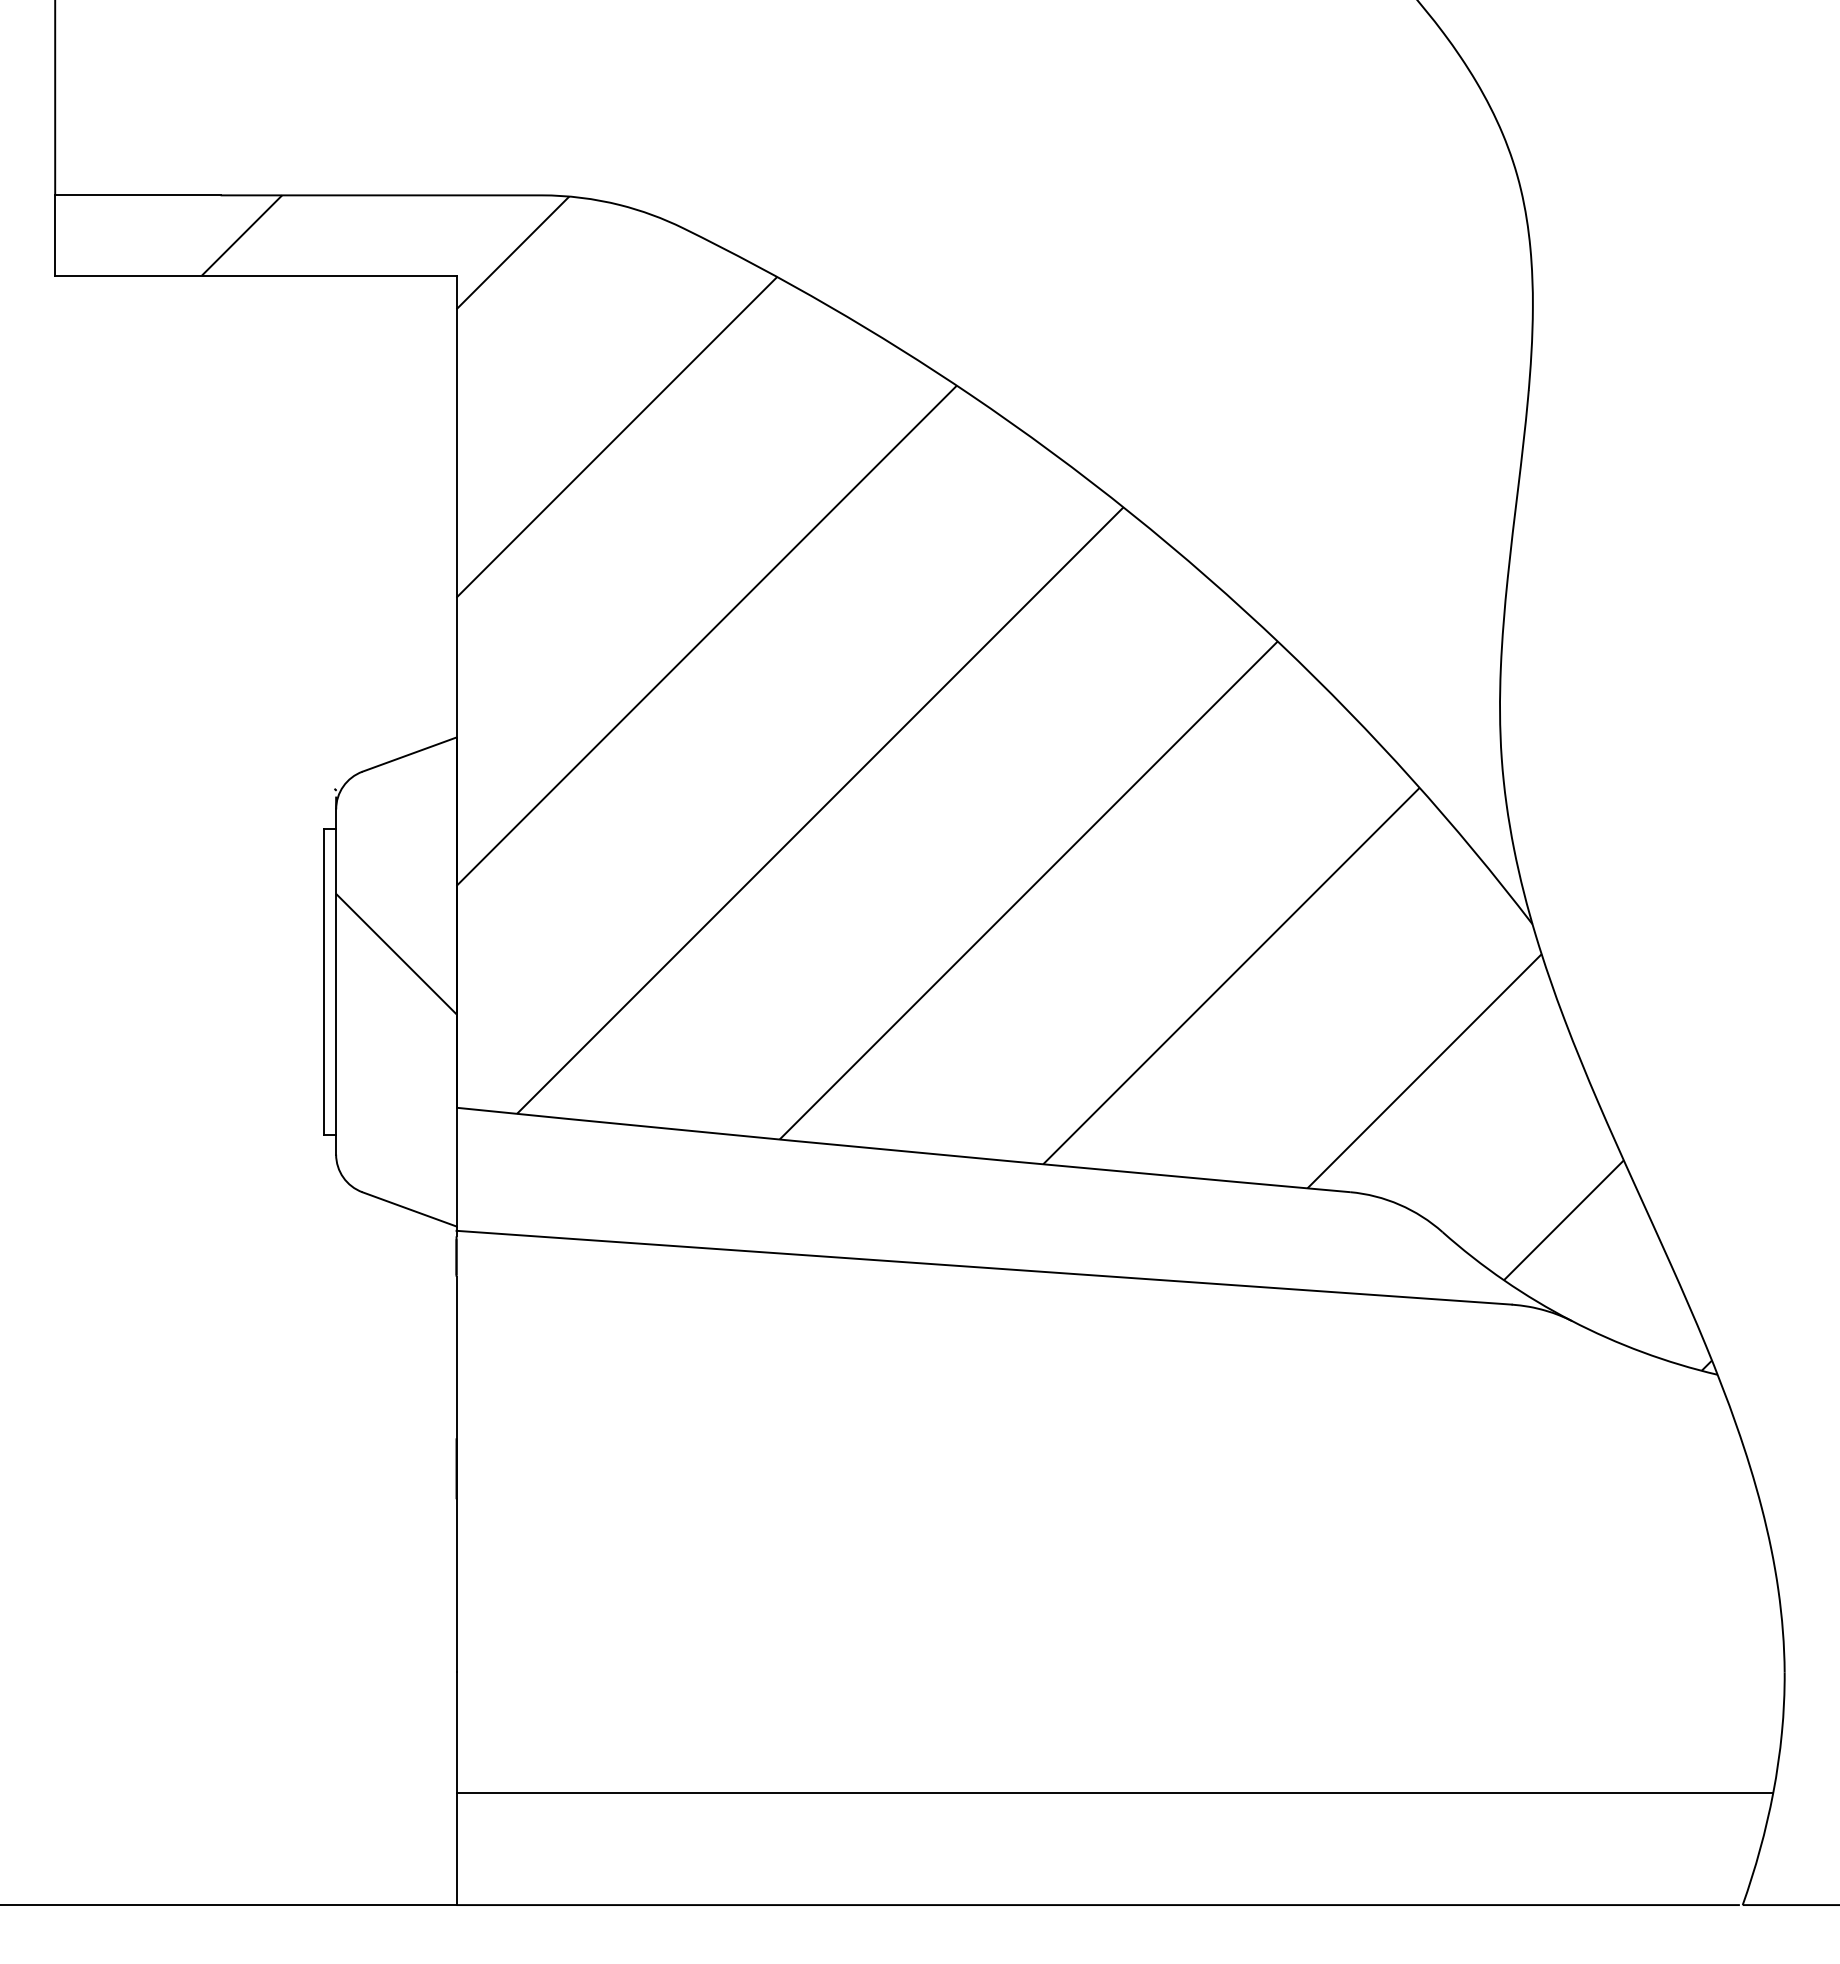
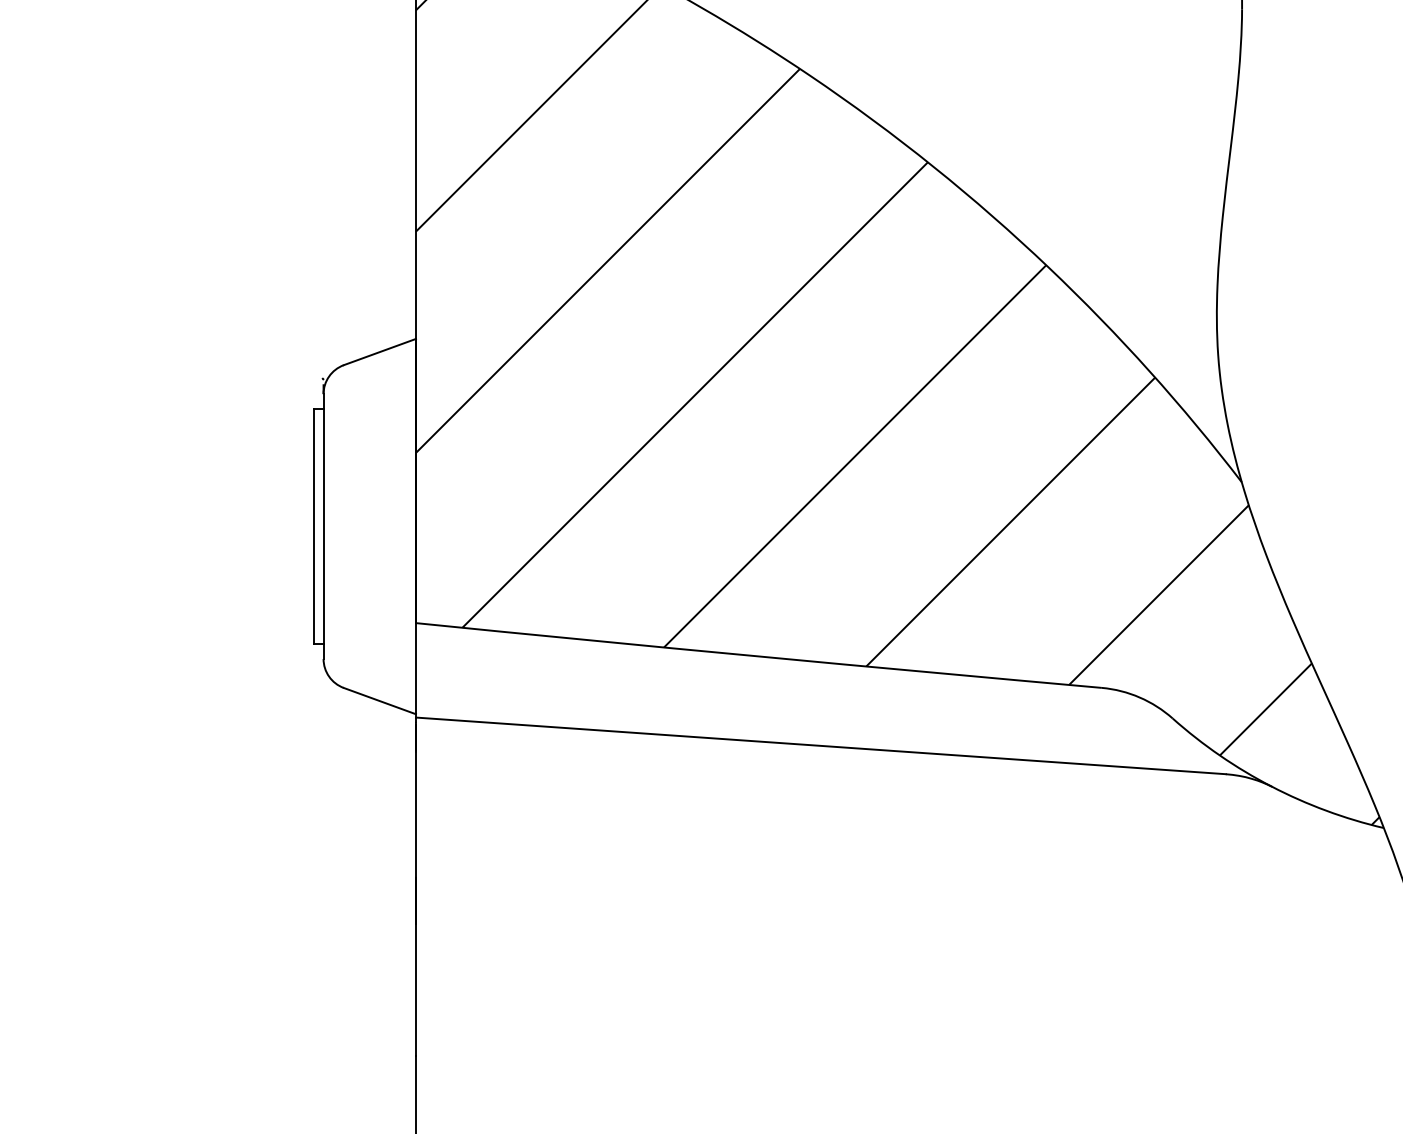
hatch: (396, 953) -> (369, 504), removed

